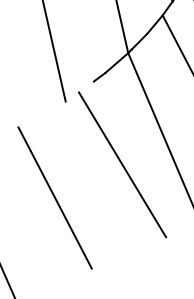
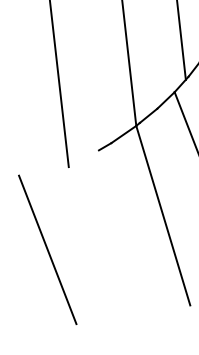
line: (121, 165) -> (117, 236), removed
line: (54, 197) -> (47, 249), moved

